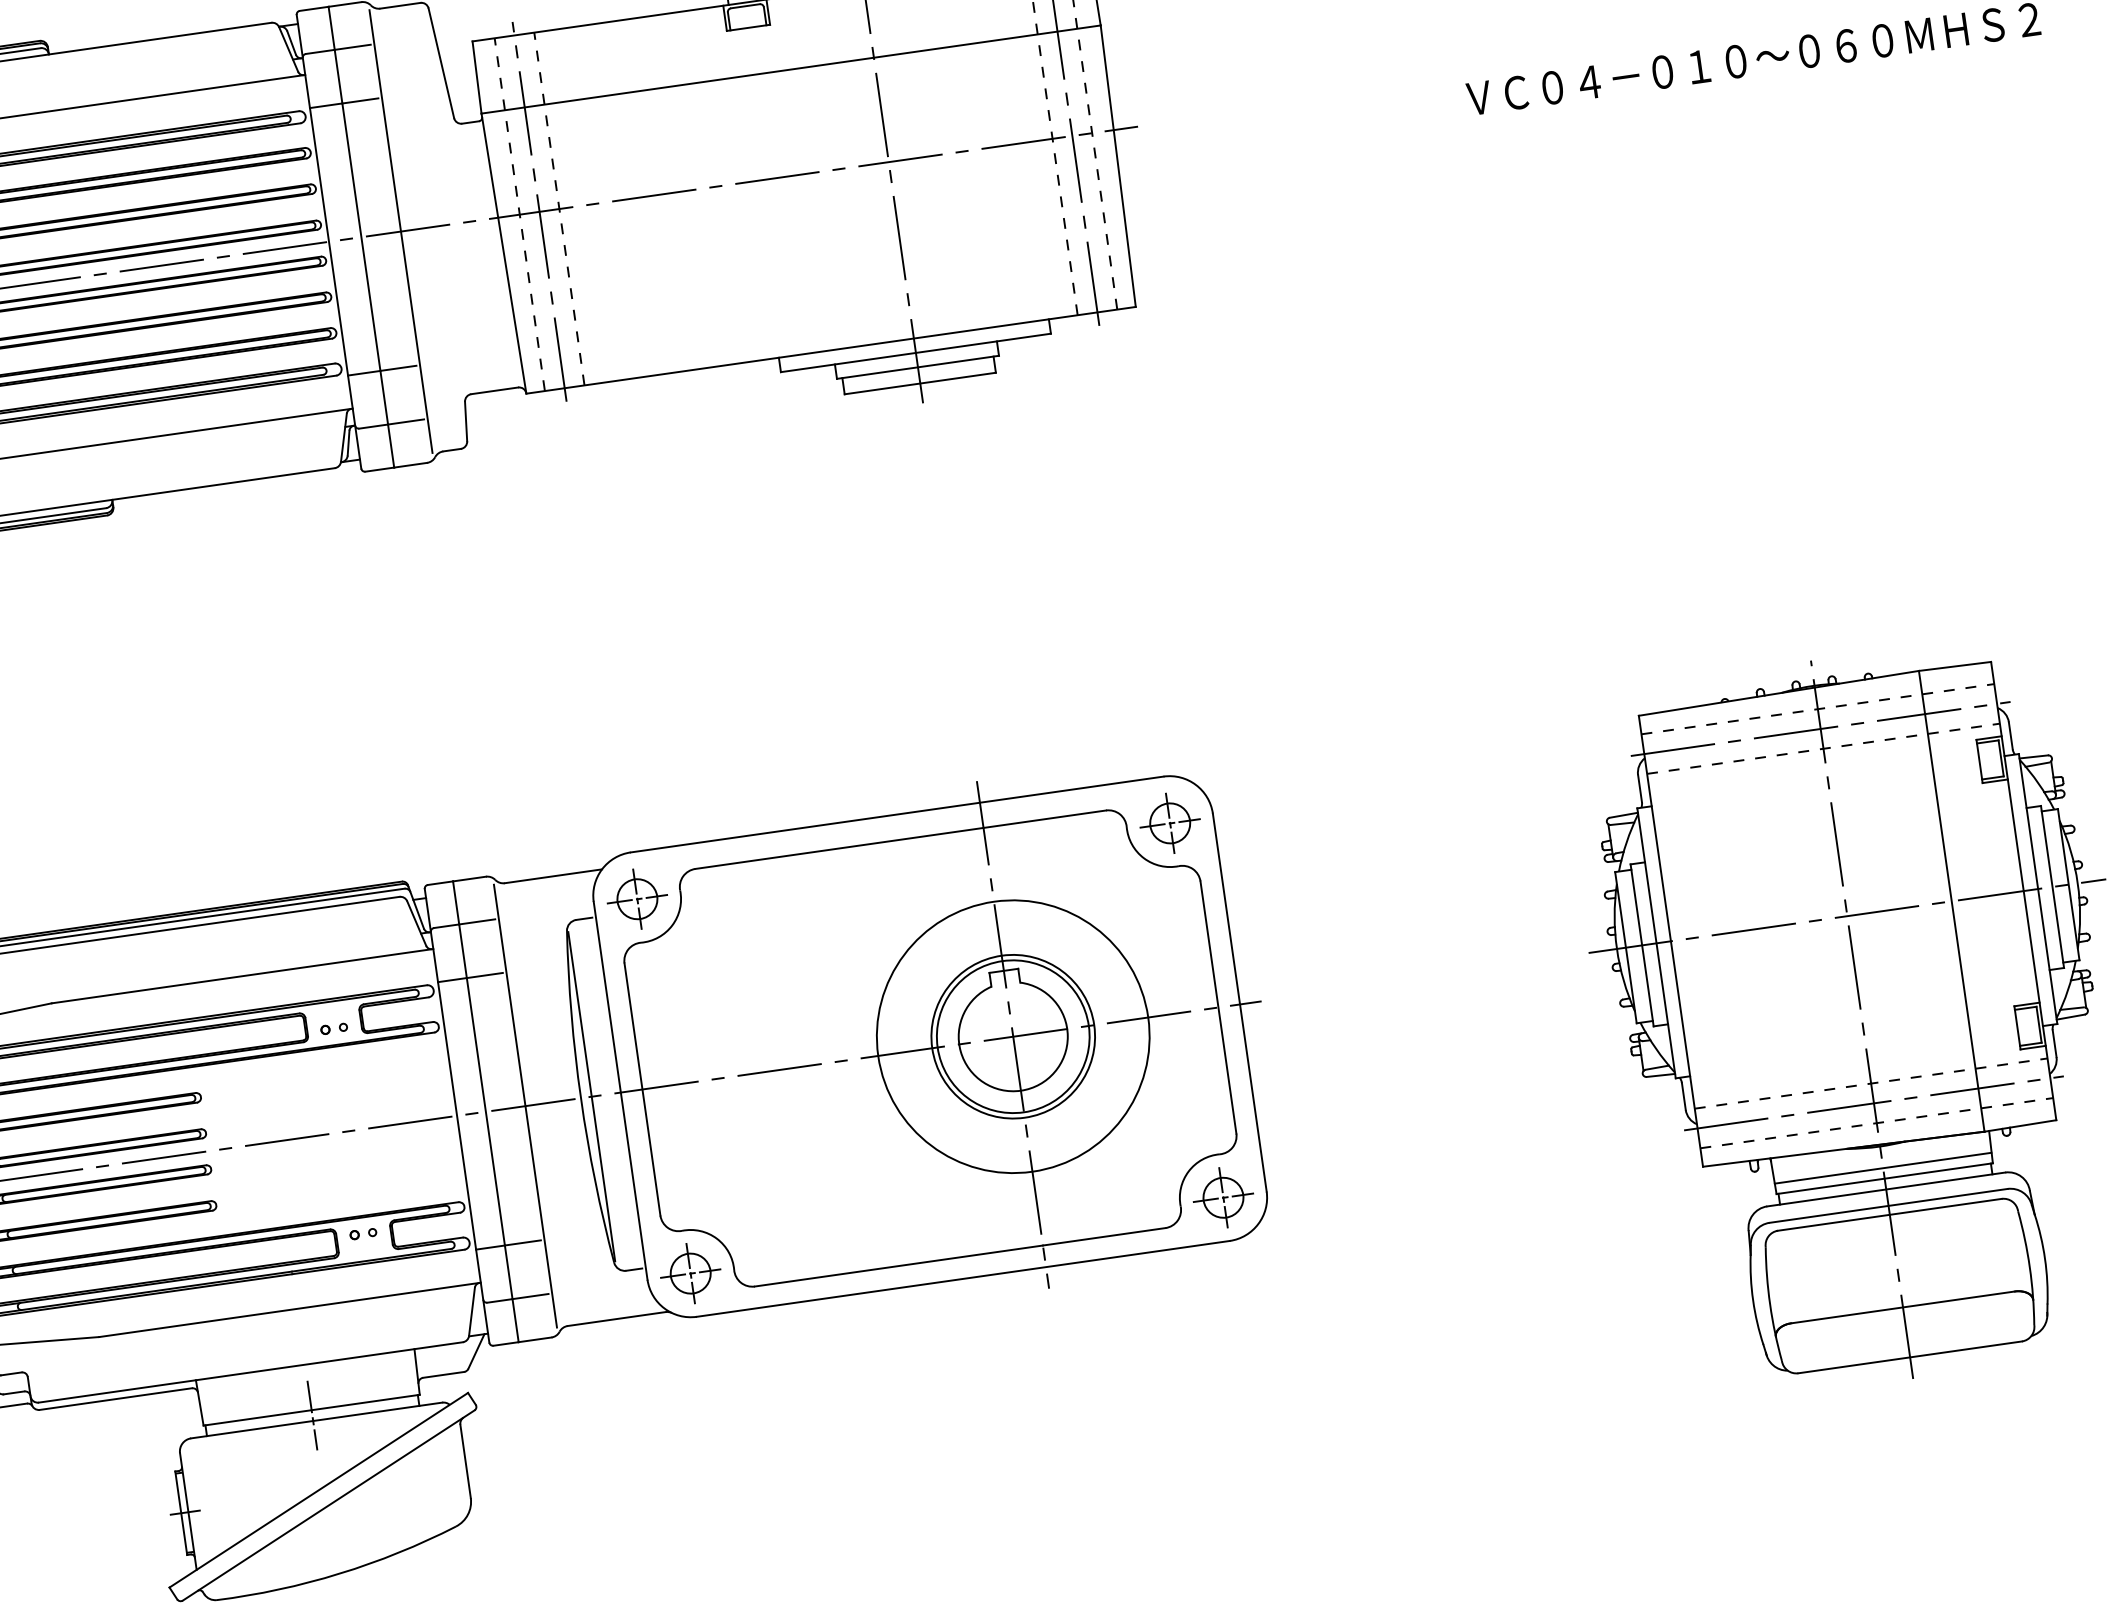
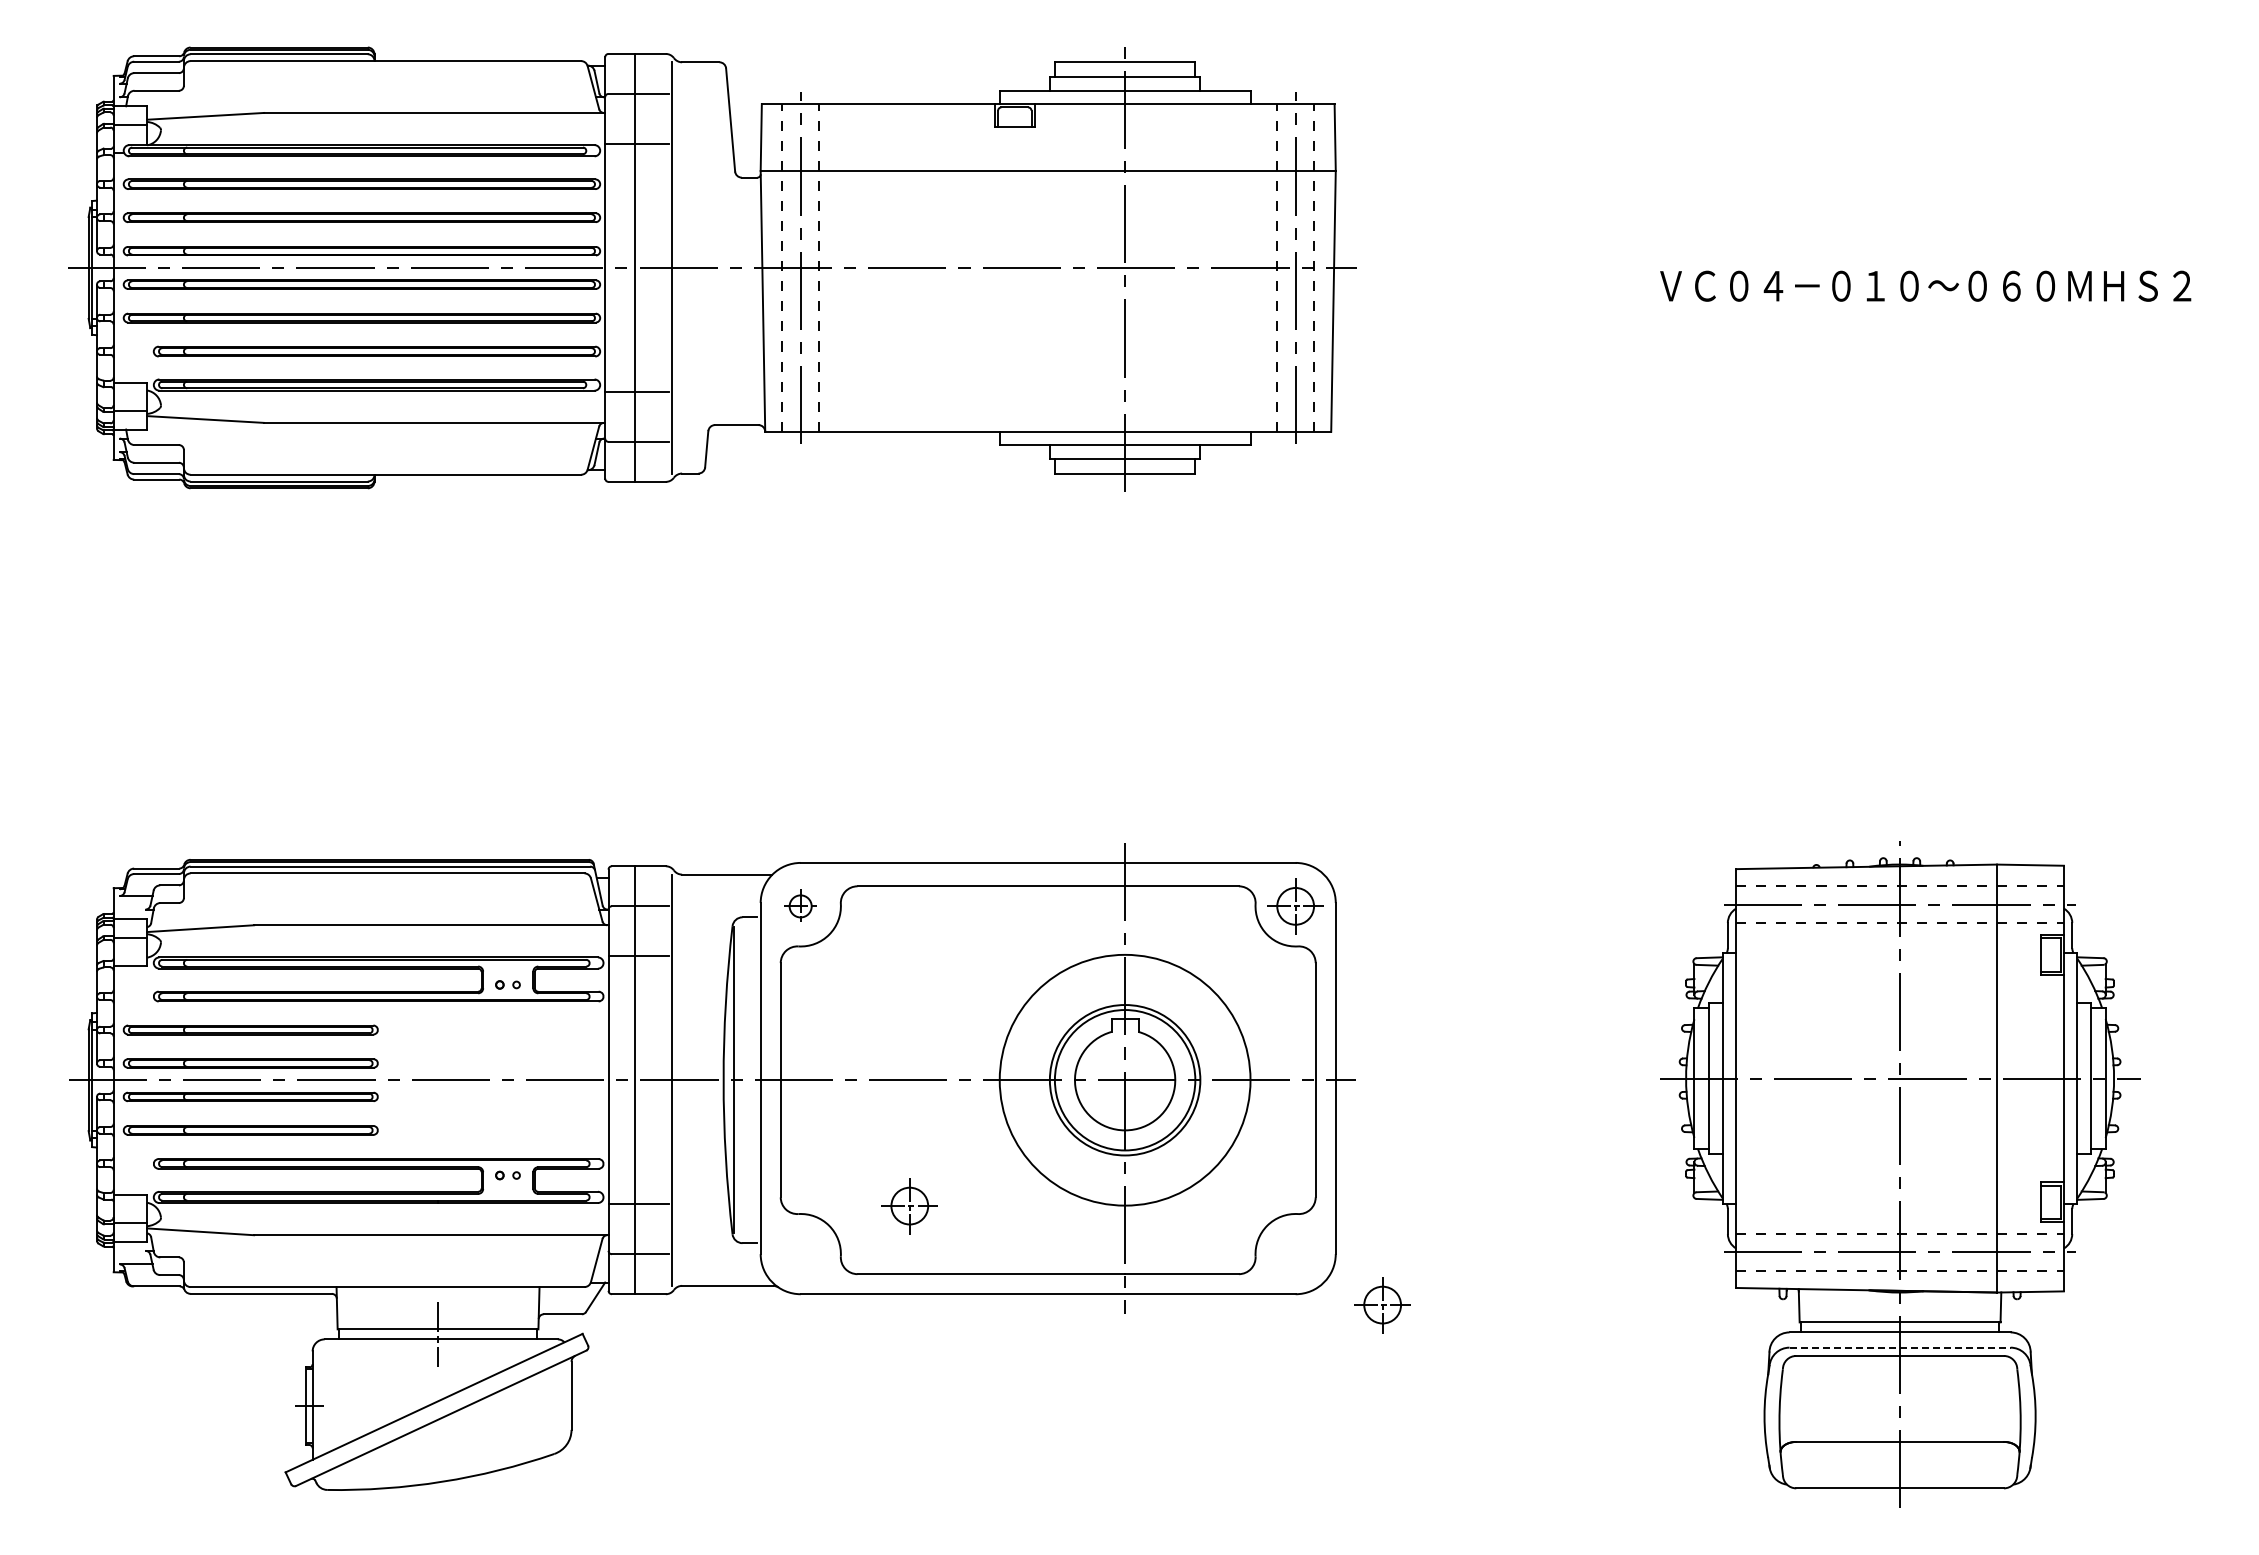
part: (637, 899) -> (800, 906), size x0.6
line: (1882, 1168) -> (1899, 1312), removed
part: (1223, 1198) -> (1382, 1305), moved
line: (1889, 1205) -> (1900, 1347), solid -> dashed
part: (690, 1274) -> (909, 1206), moved

